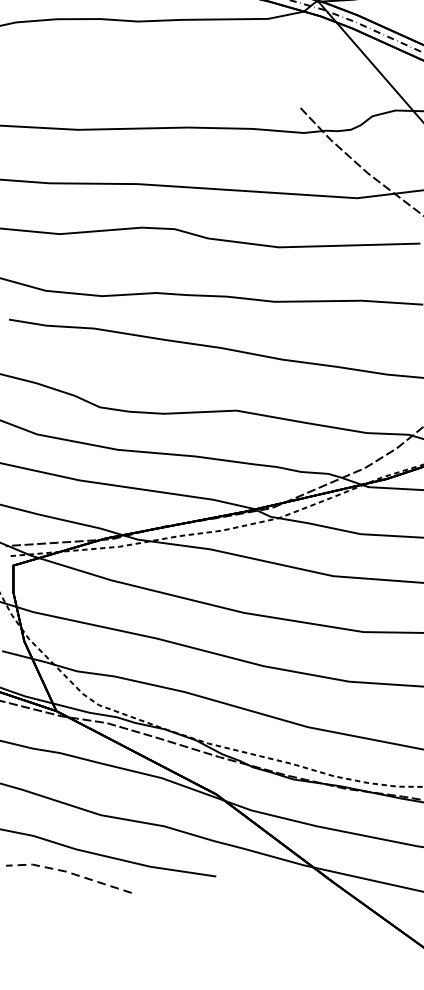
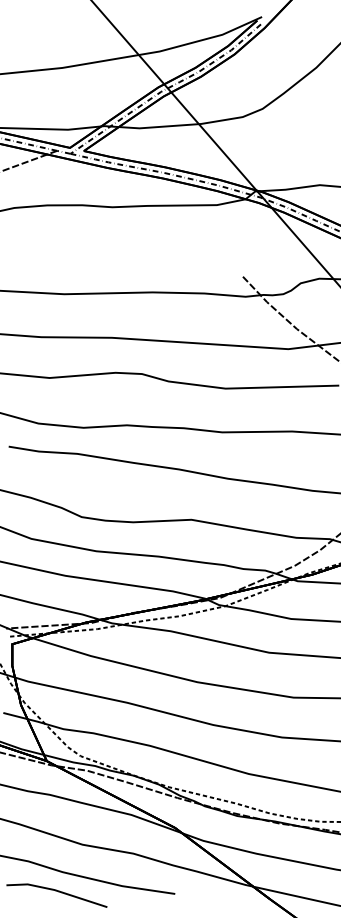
line: (68, 872) -> (56, 890), dashed -> solid

